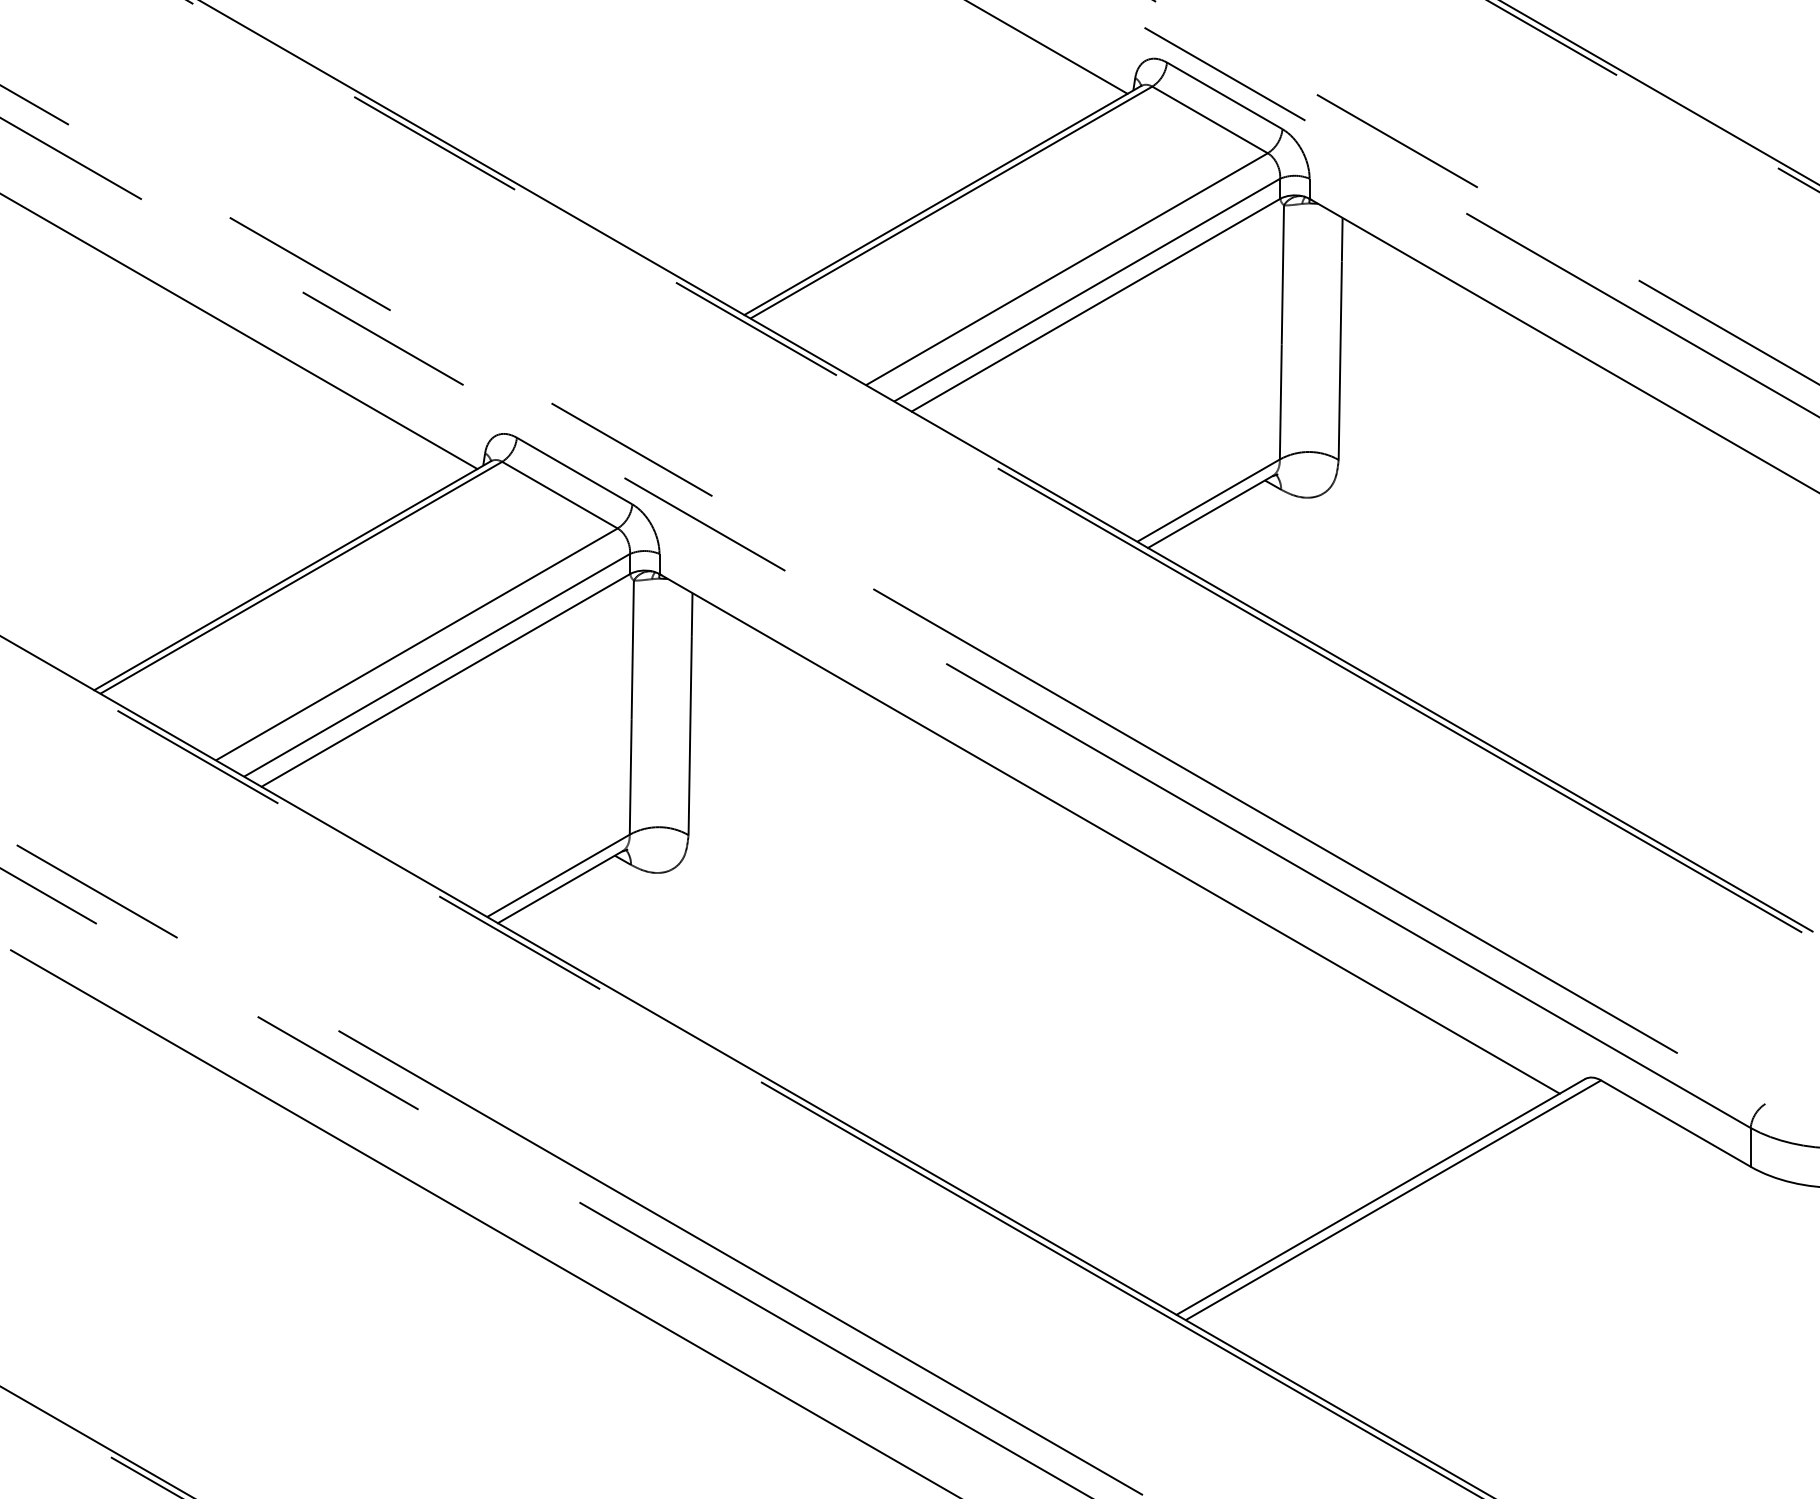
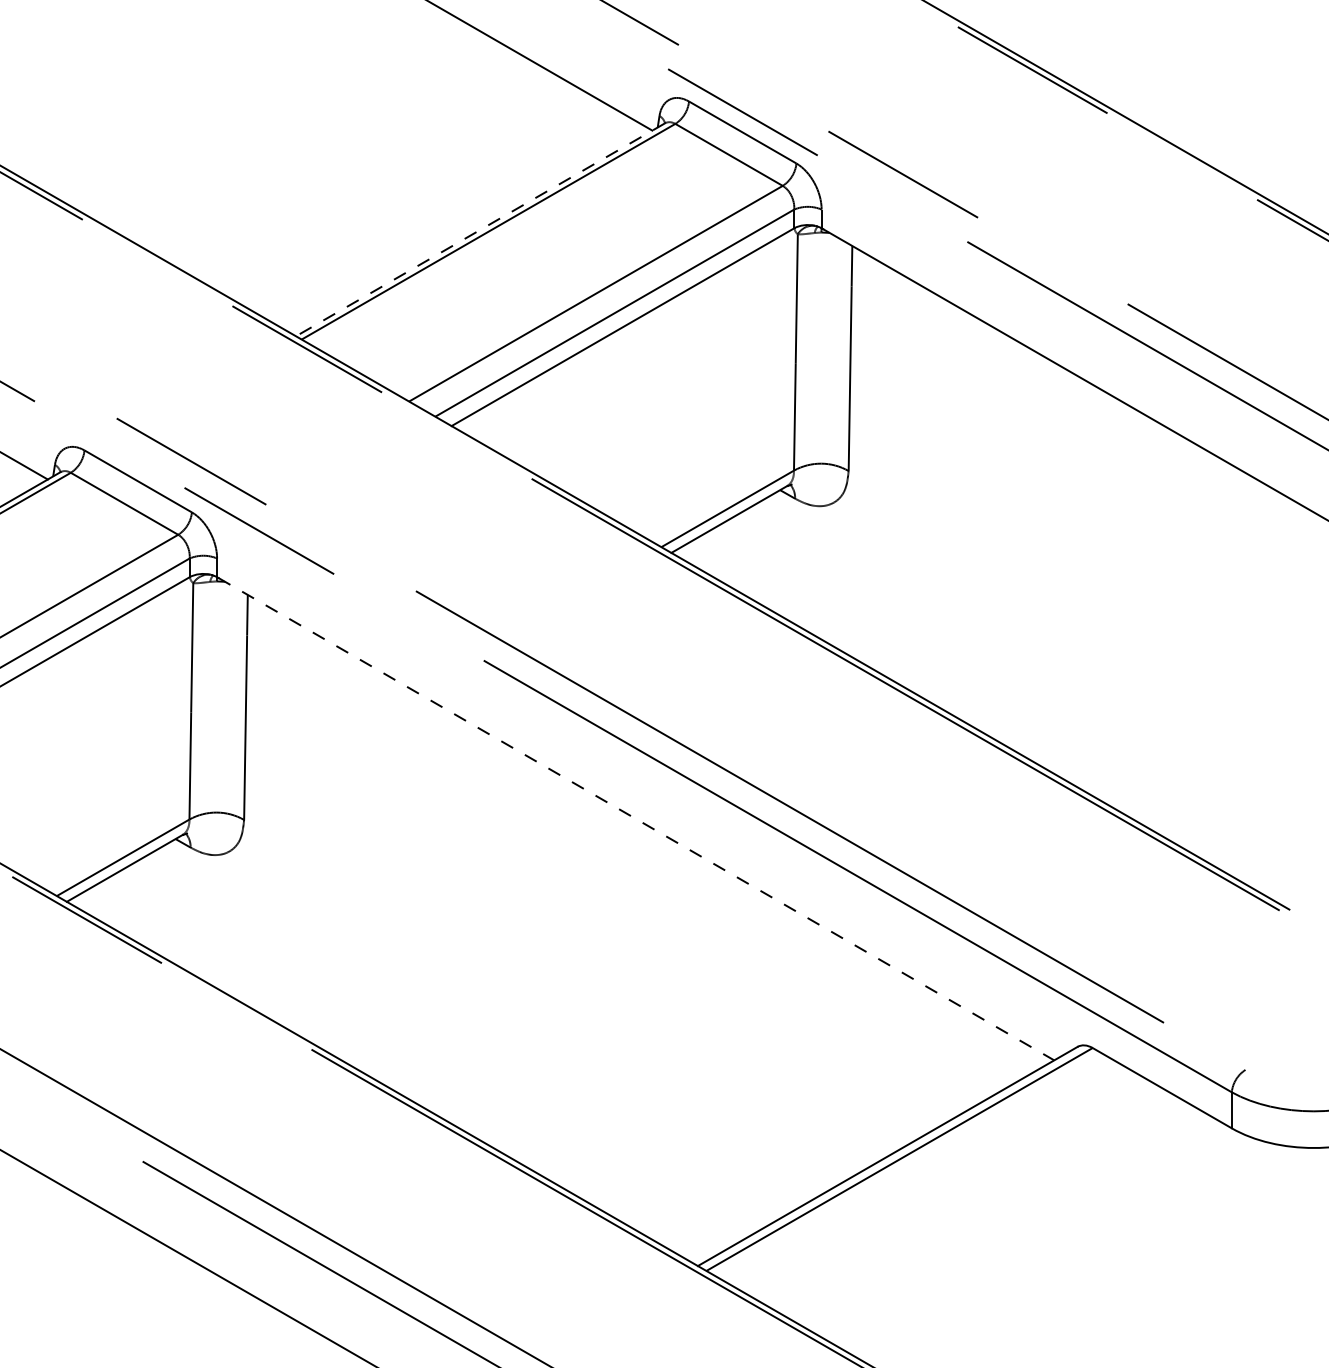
line: (942, 200) -> (480, 229), solid -> dashed
line: (1110, 834) -> (636, 819), solid -> dashed

